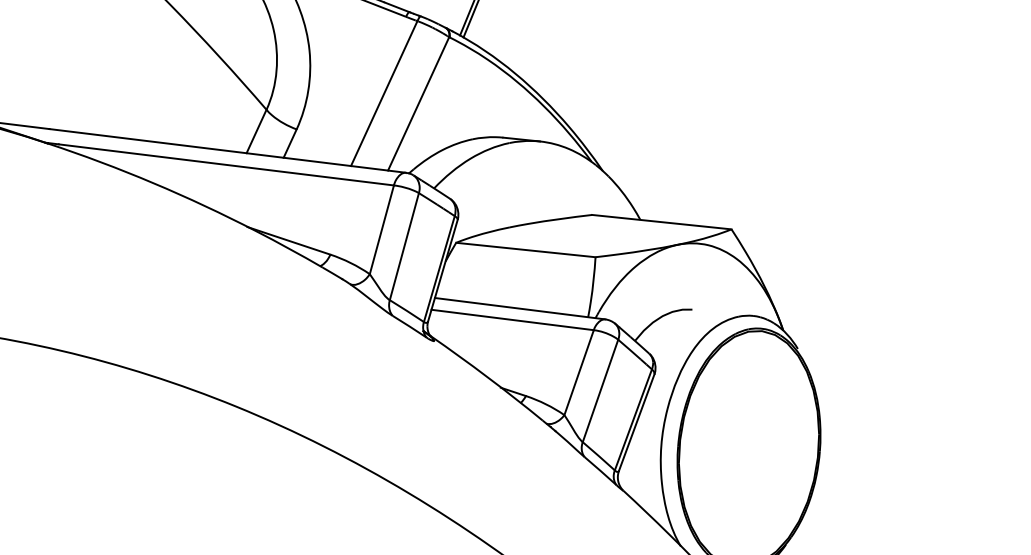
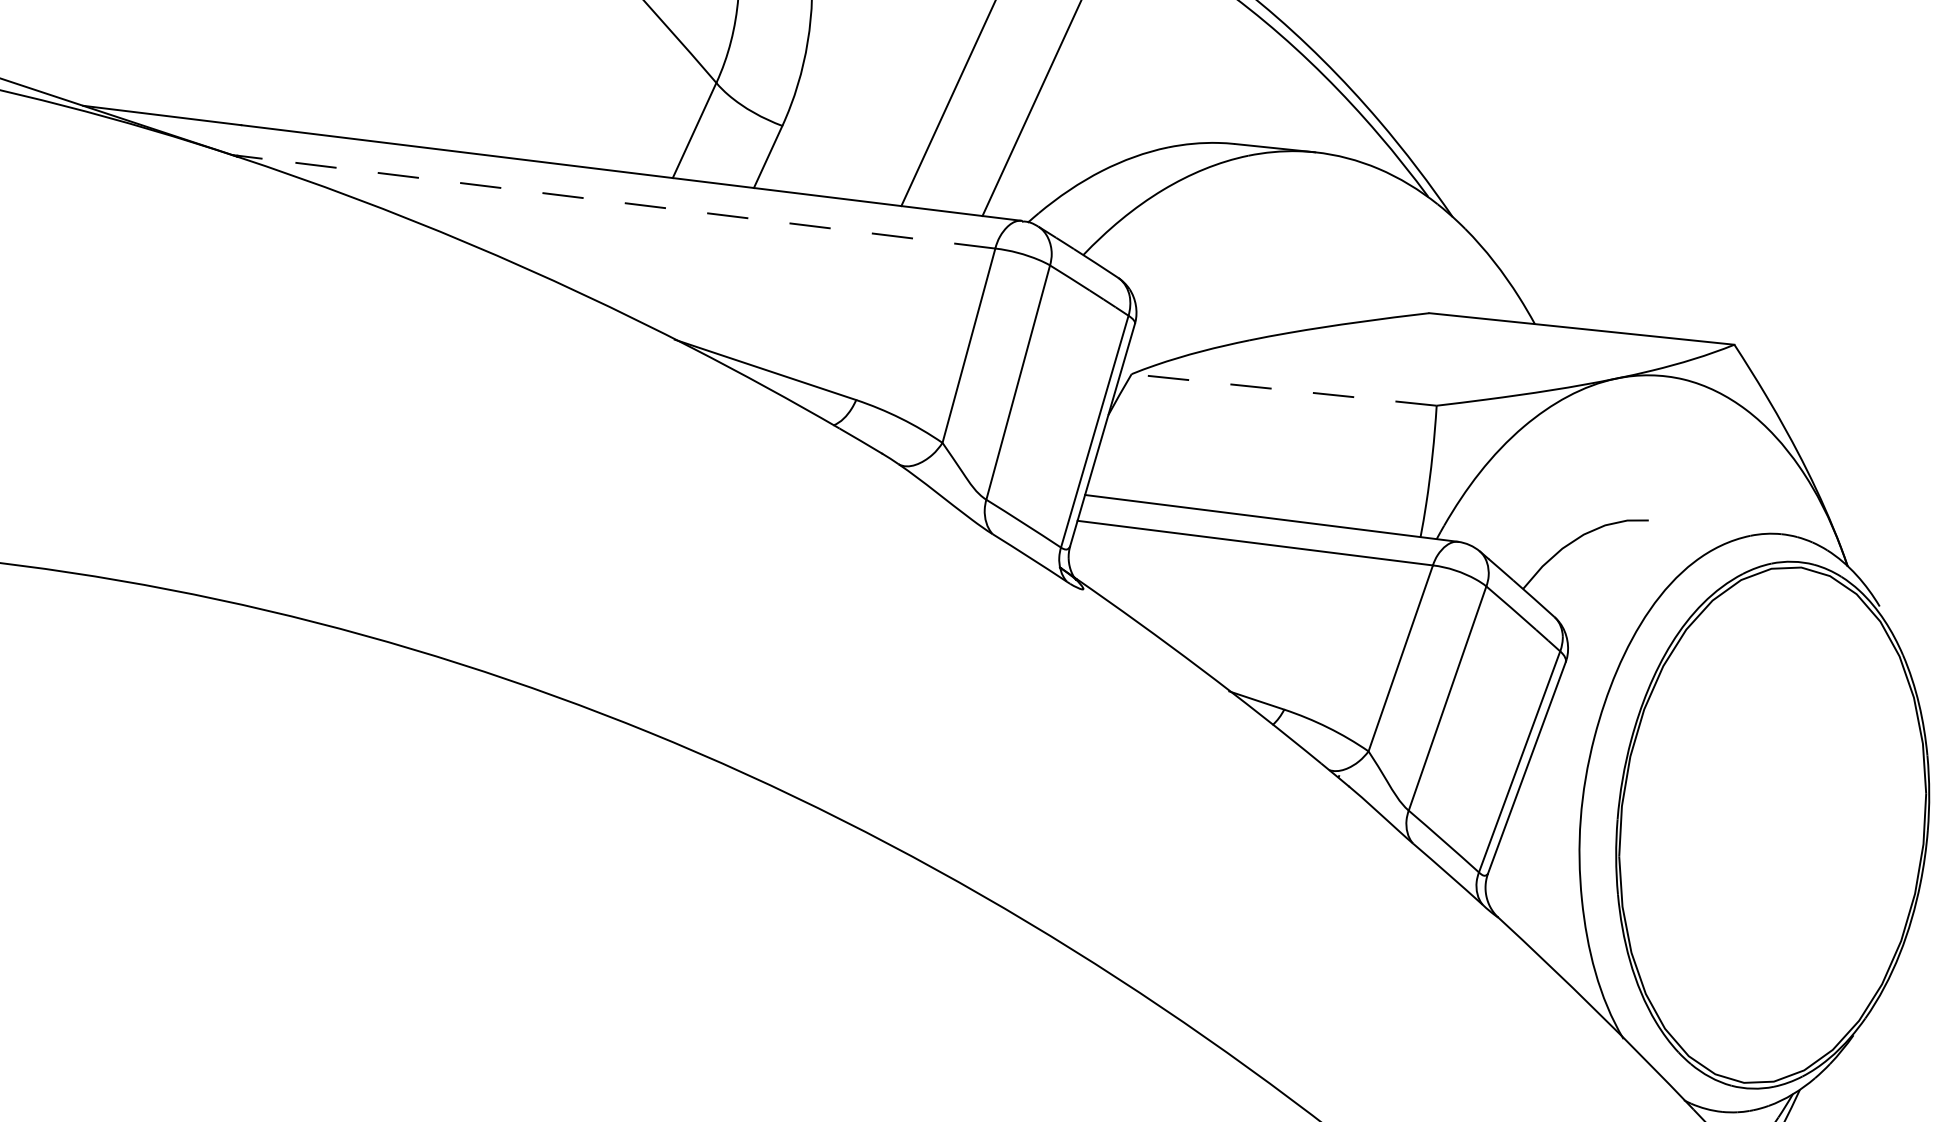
line: (226, 164) -> (628, 202), solid -> dashed
line: (525, 249) -> (1283, 388), solid -> dashed

